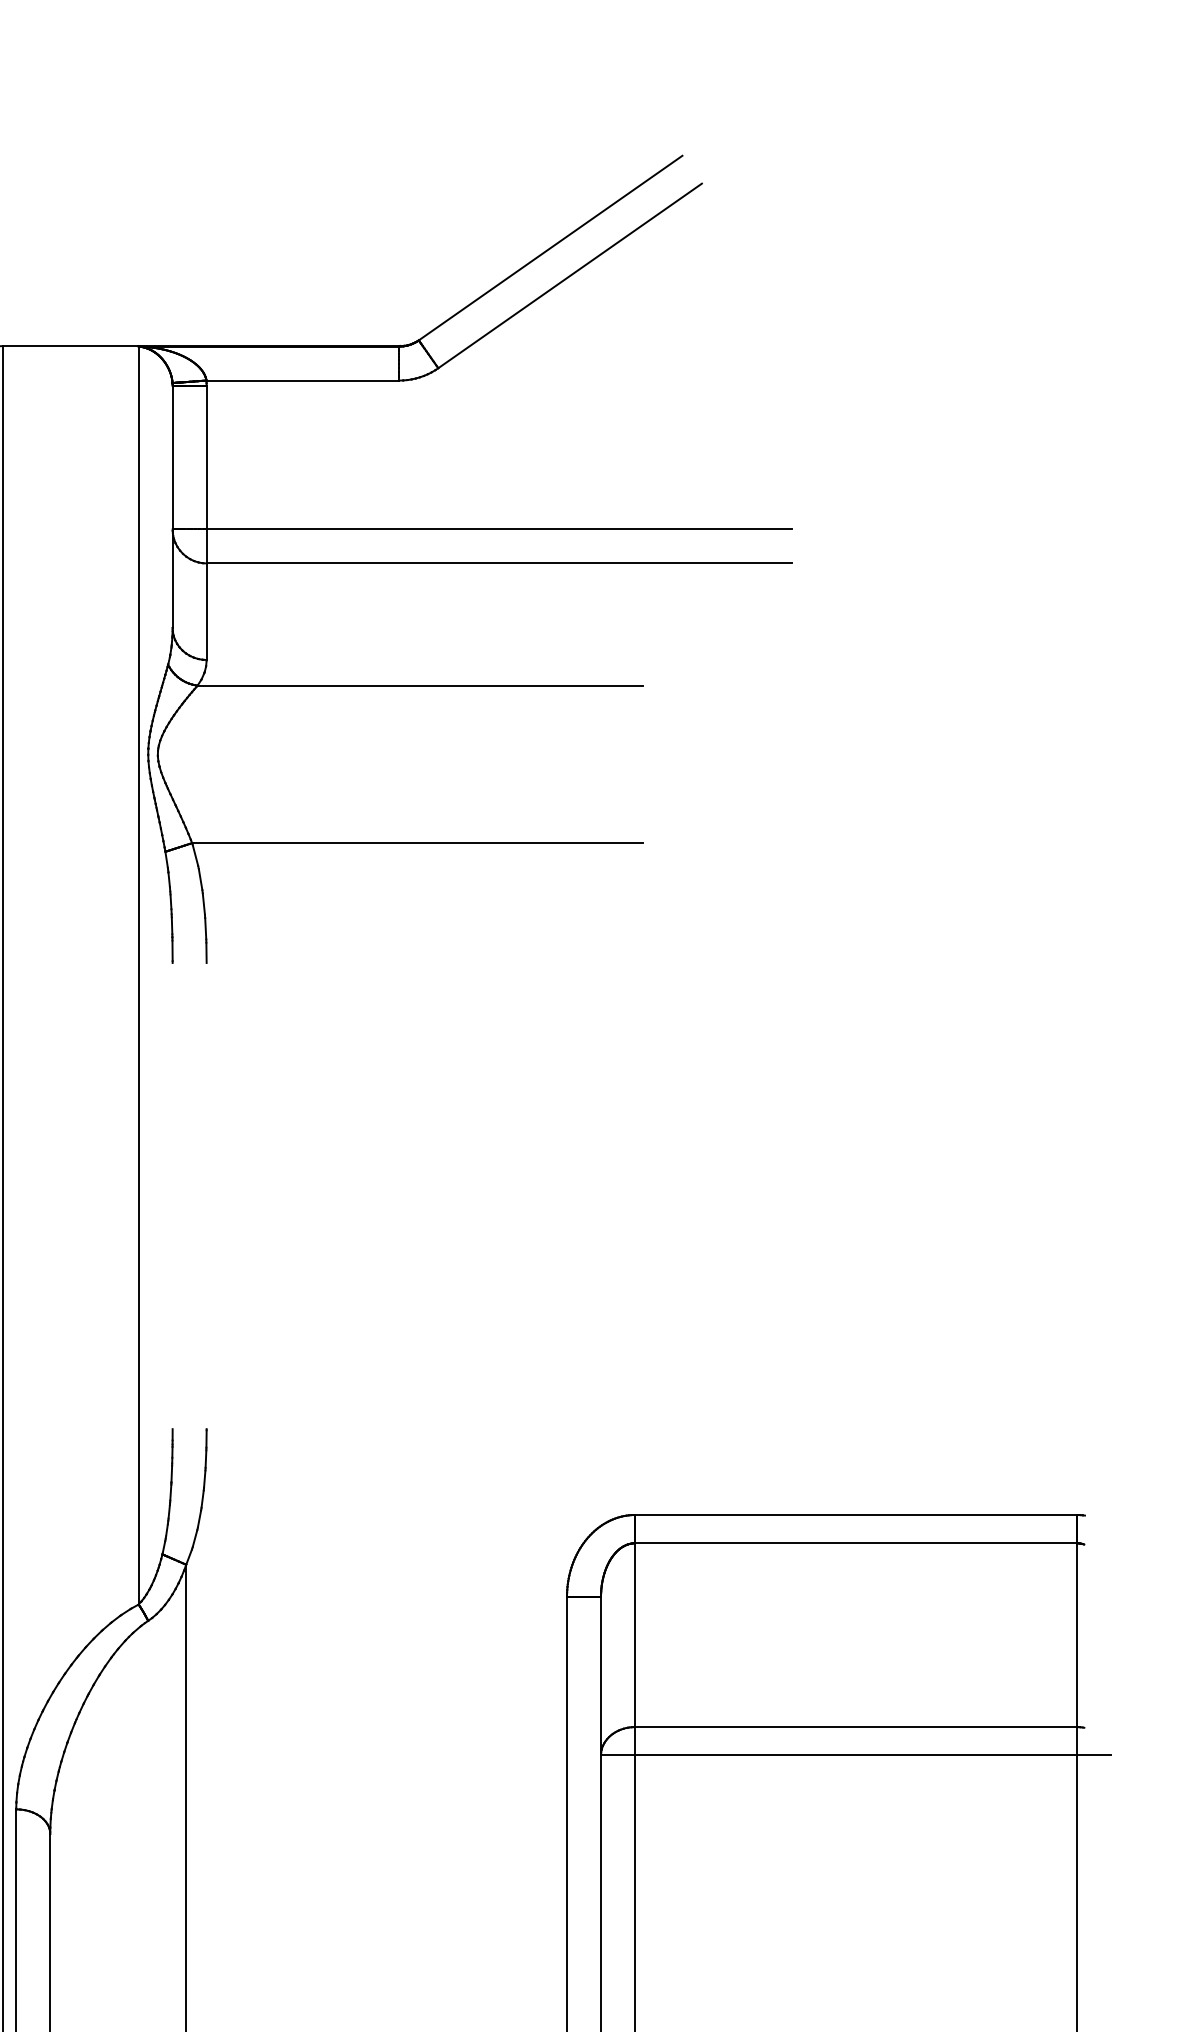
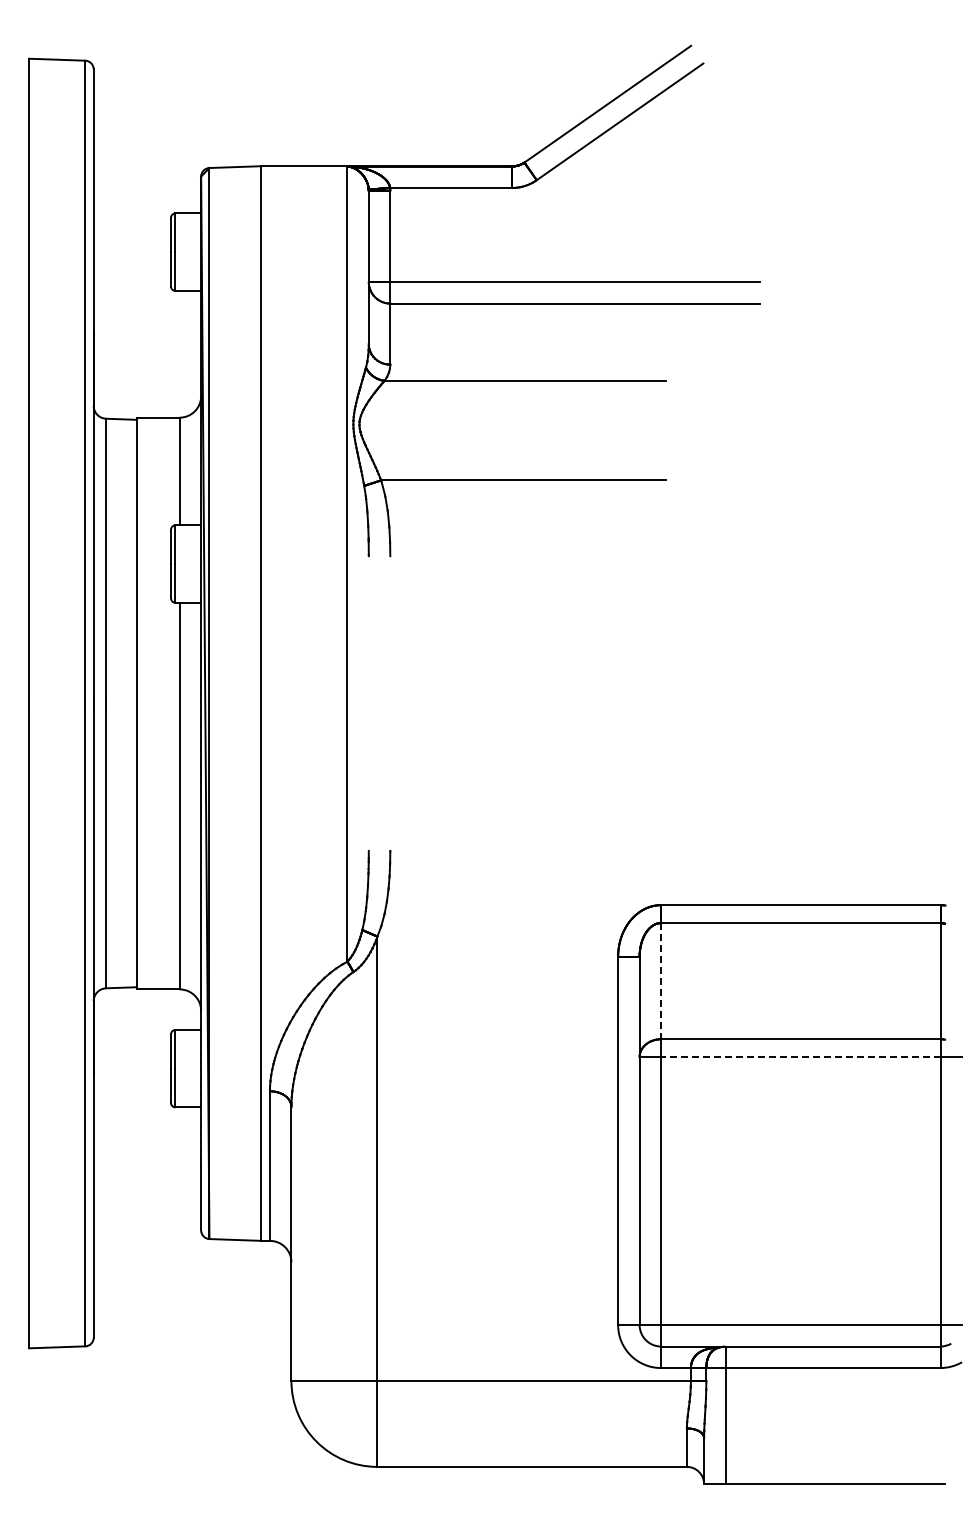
line: (635, 1635) -> (661, 981), solid -> dashed
line: (855, 1755) -> (800, 1057), solid -> dashed

